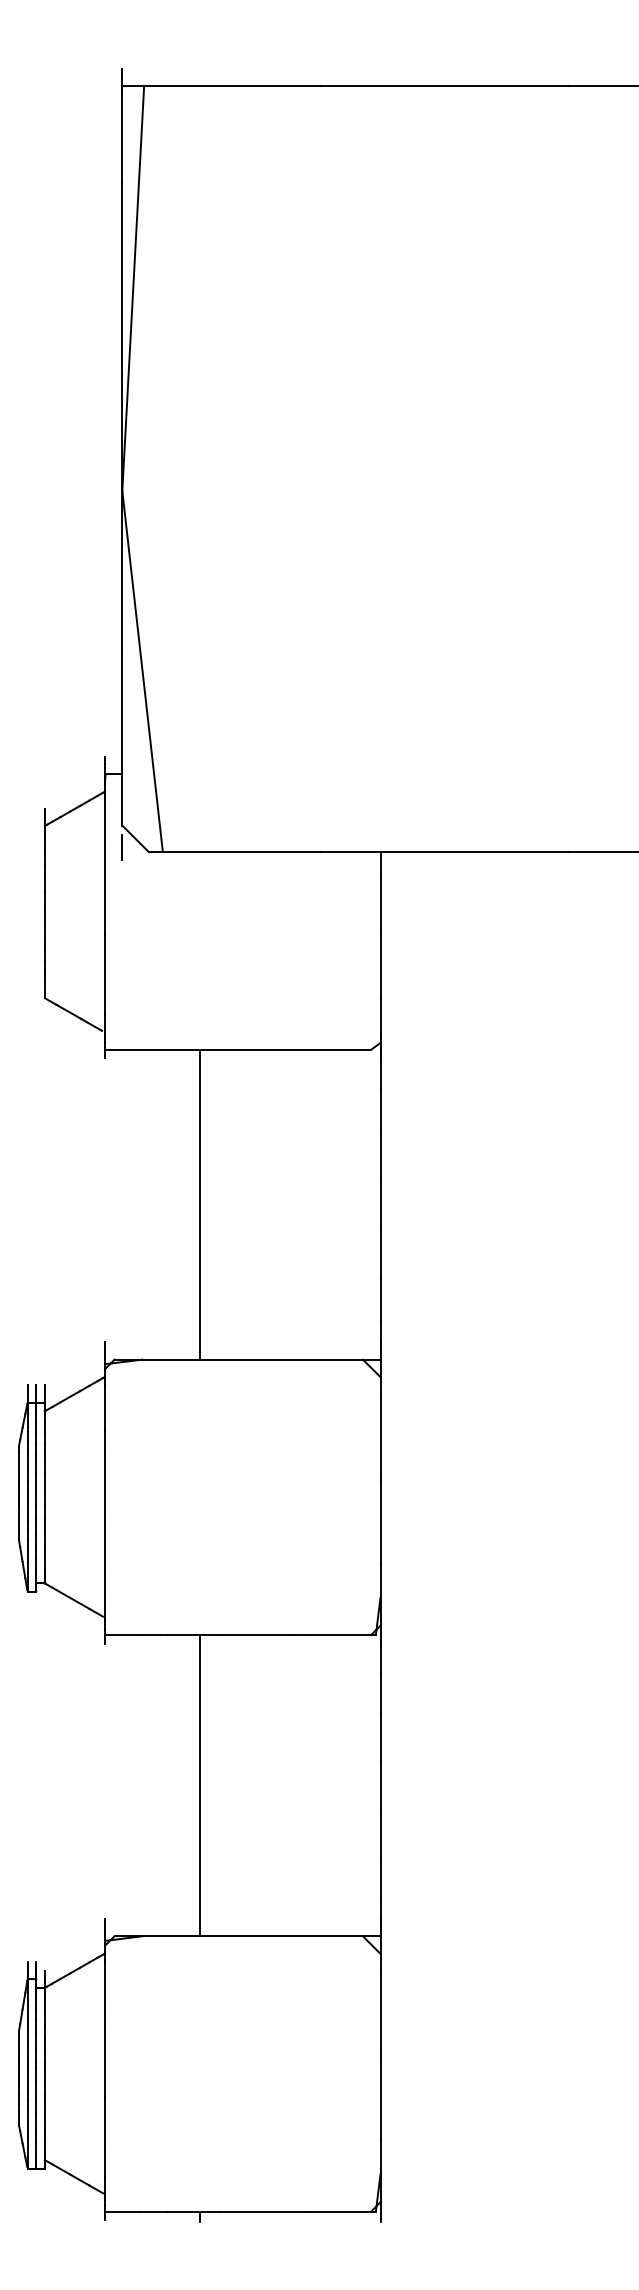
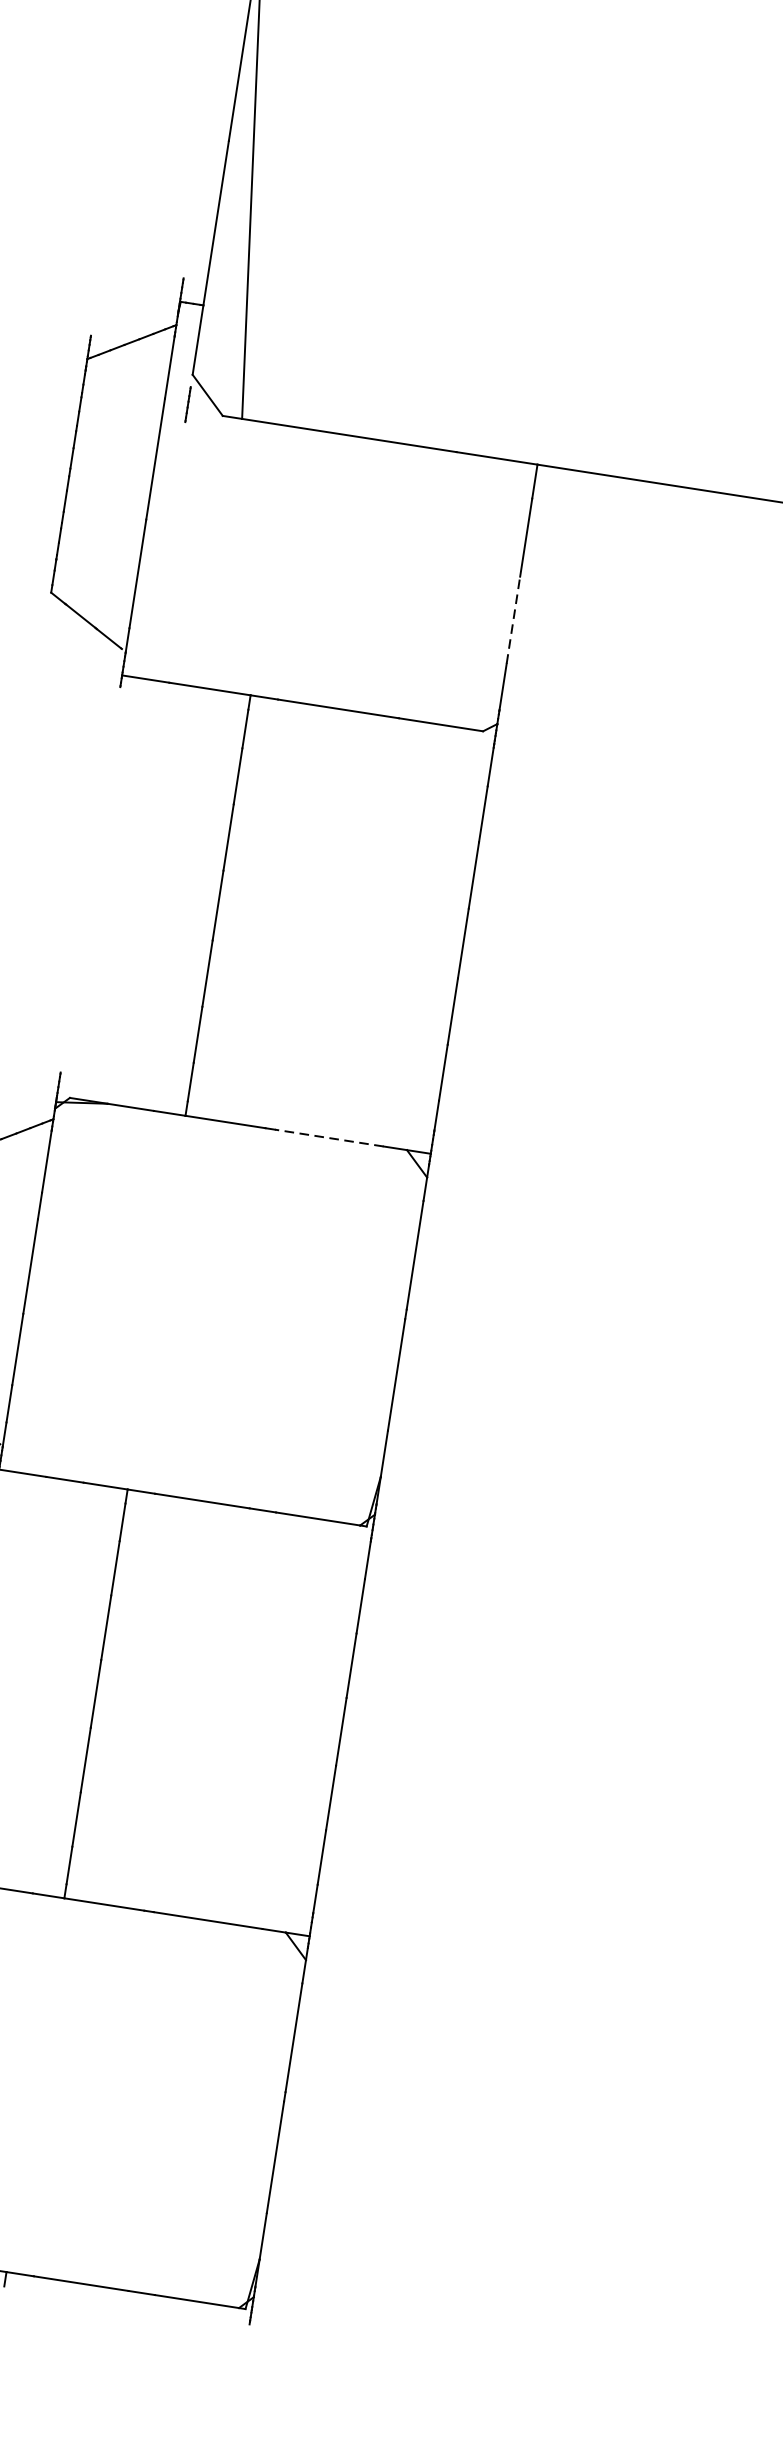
line: (380, 965) -> (513, 618), solid -> dashed
line: (305, 1359) -> (329, 1137), solid -> dashed

